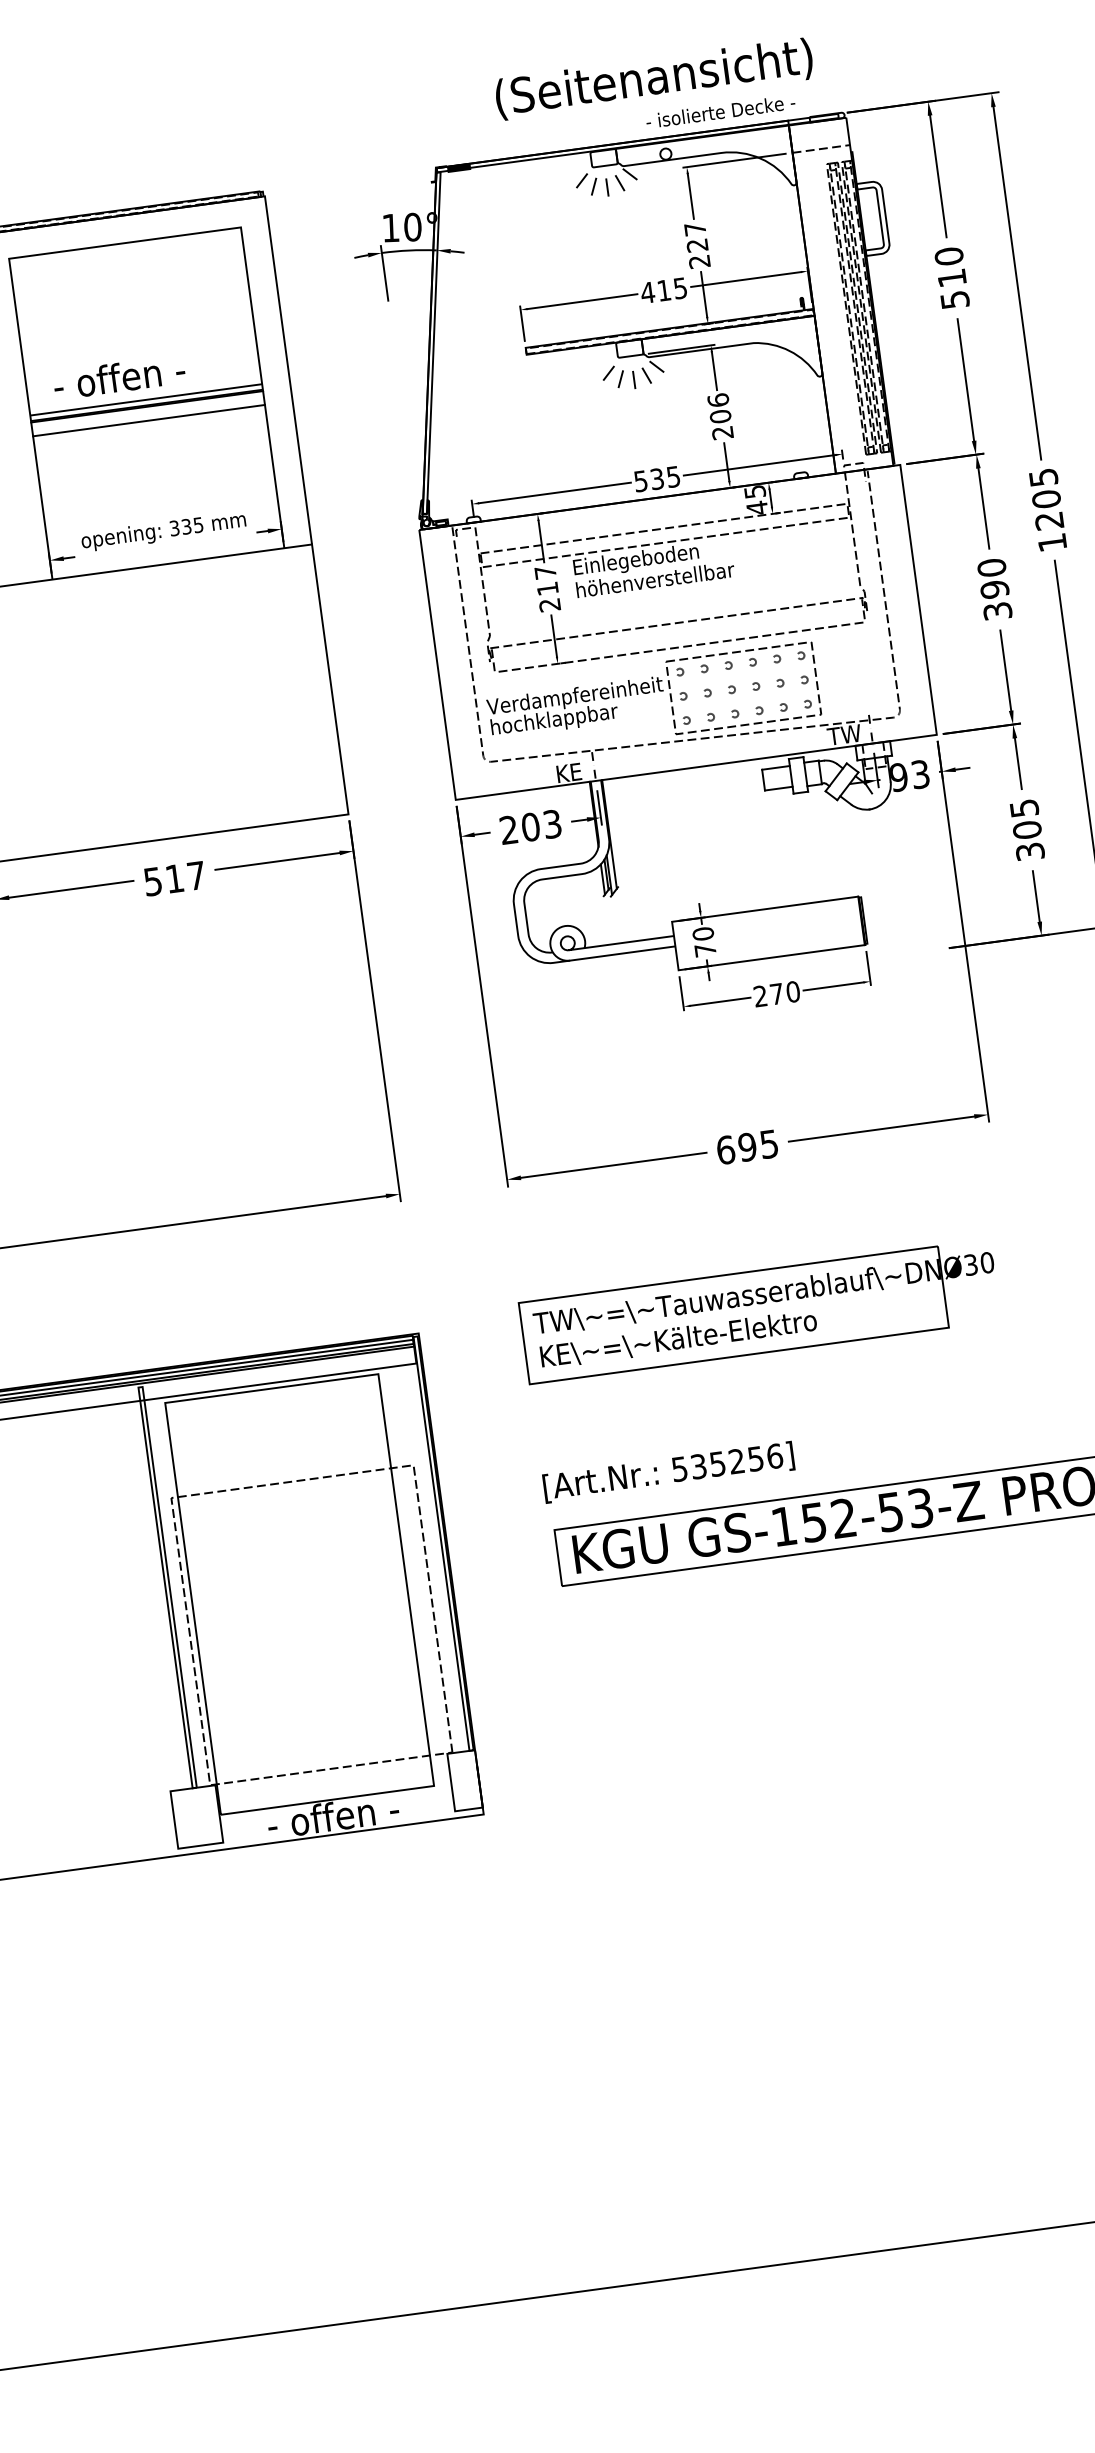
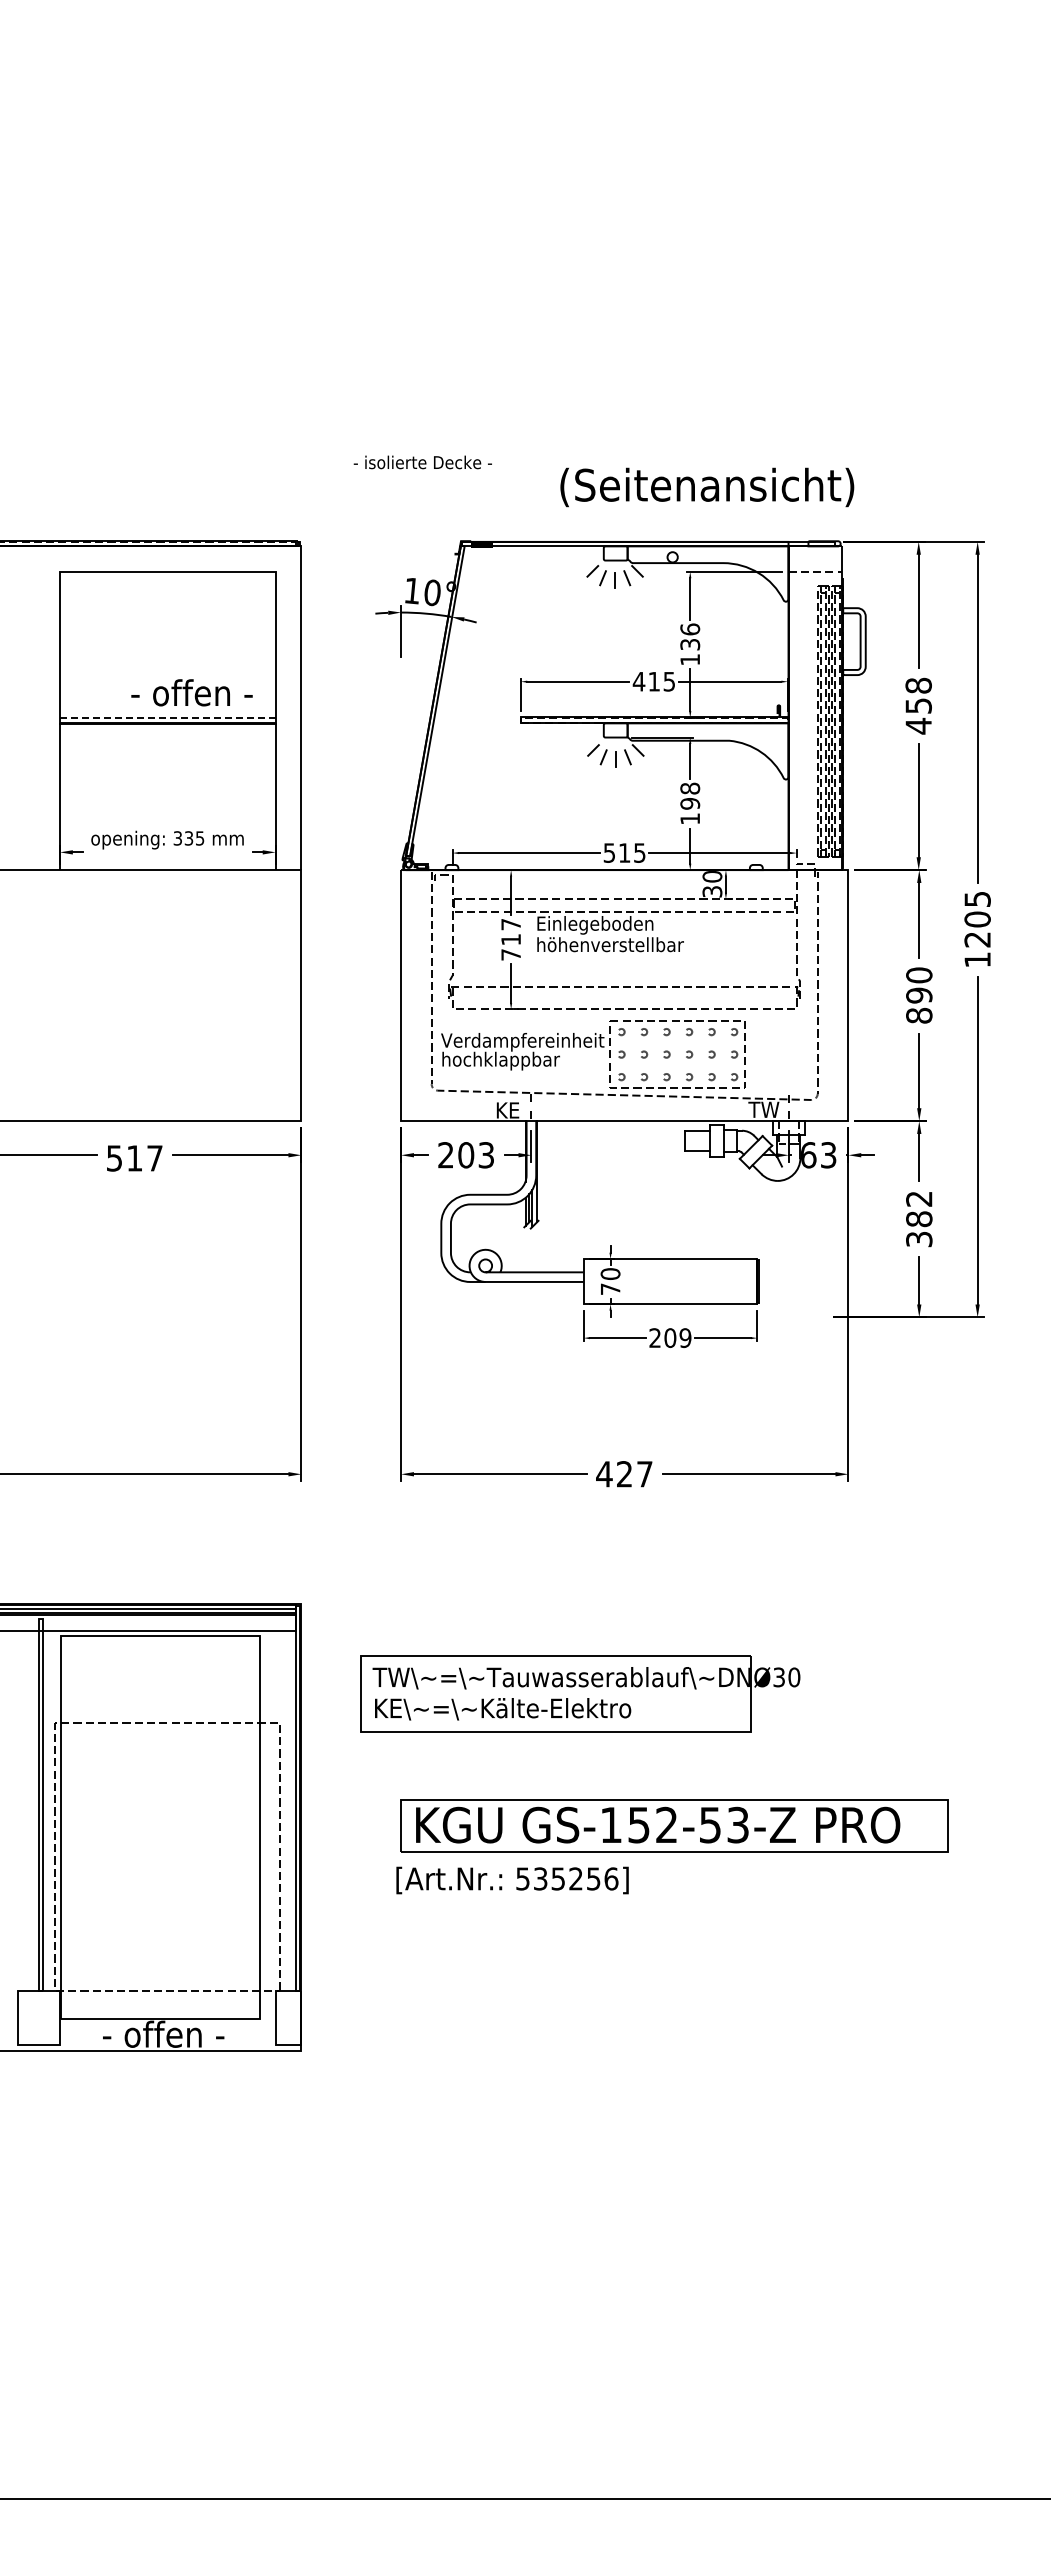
text: (654, 79) -> (707, 487), moved
text: (720, 111) -> (422, 462), moved
text: (697, 245) -> (690, 644), 227 -> 136
text: (951, 277) -> (918, 705), 510 -> 458
text: (118, 377) -> (191, 692), moved
line: (145, 399) -> (167, 717), solid -> dashed
text: (720, 416) -> (690, 803), 206 -> 198
line: (148, 420) -> (167, 736), removed
text: (657, 478) -> (624, 852), 535 -> 515
text: (756, 500) -> (712, 884), 45 -> 30
text: (549, 604) -> (510, 954), 217 -> 717
text: (997, 610) -> (919, 1015), 390 -> 890
text: (898, 777) -> (808, 1155), 93 -> 63
text: (1026, 819) -> (919, 1209), 305 -> 382
text: (784, 993) -> (677, 1338), 270 -> 209
text: (747, 1147) -> (624, 1474), 695 -> 427
part: (759, 1311) -> (580, 1693), moved
text: (668, 1472) -> (512, 1880), moved

